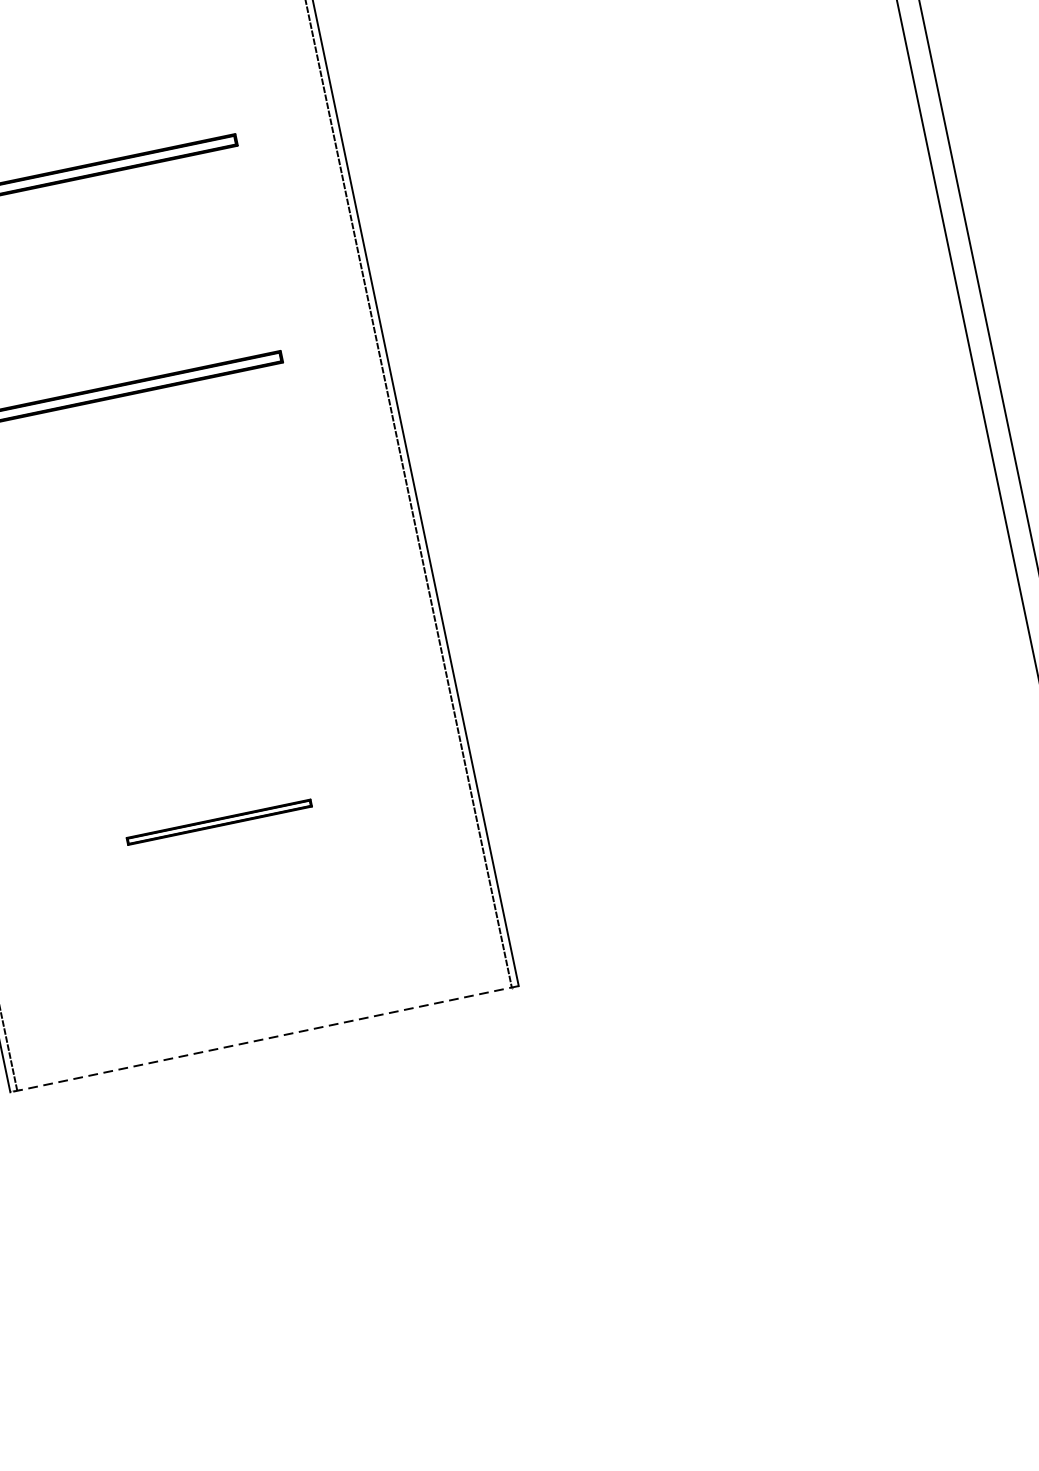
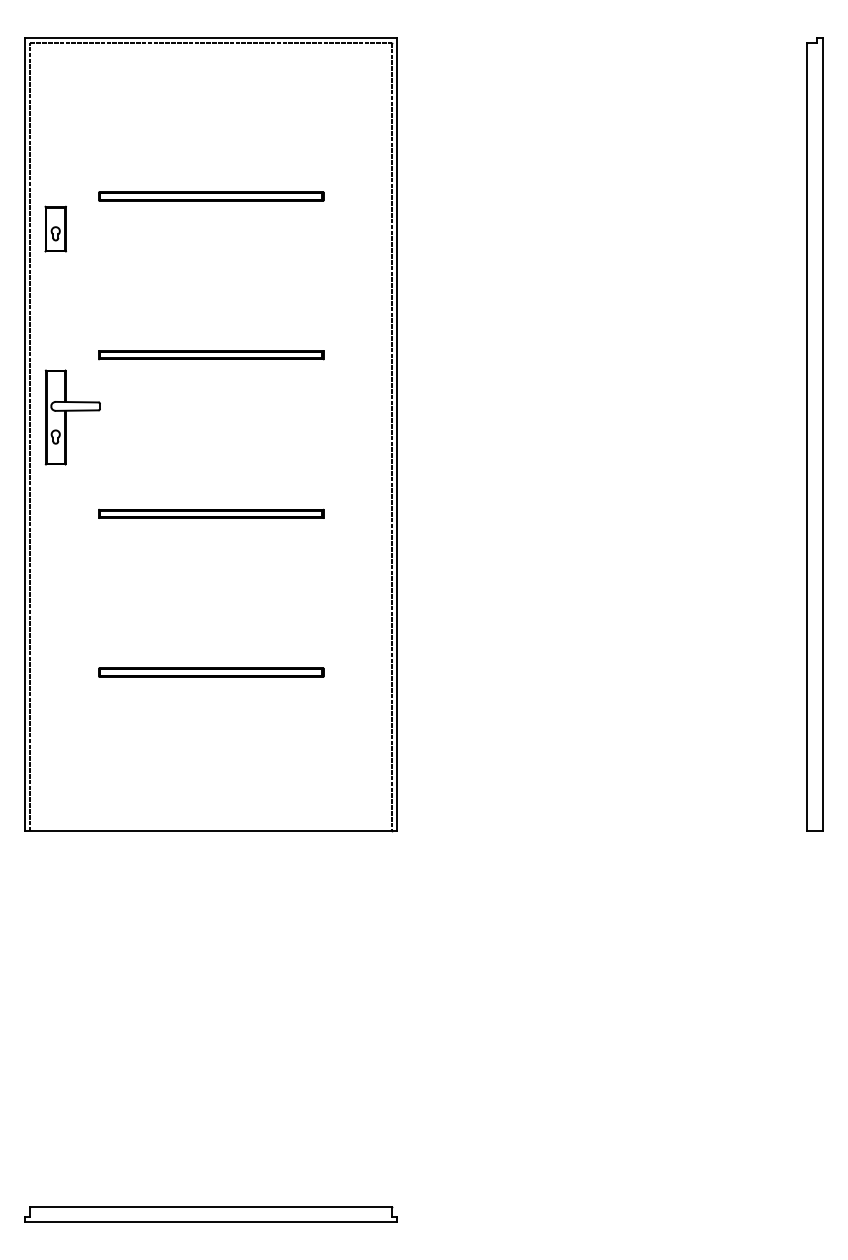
part: (174, 604) -> (211, 513), added
part: (219, 822) -> (211, 672), size x1.67
line: (263, 1039) -> (210, 831), dashed -> solid

